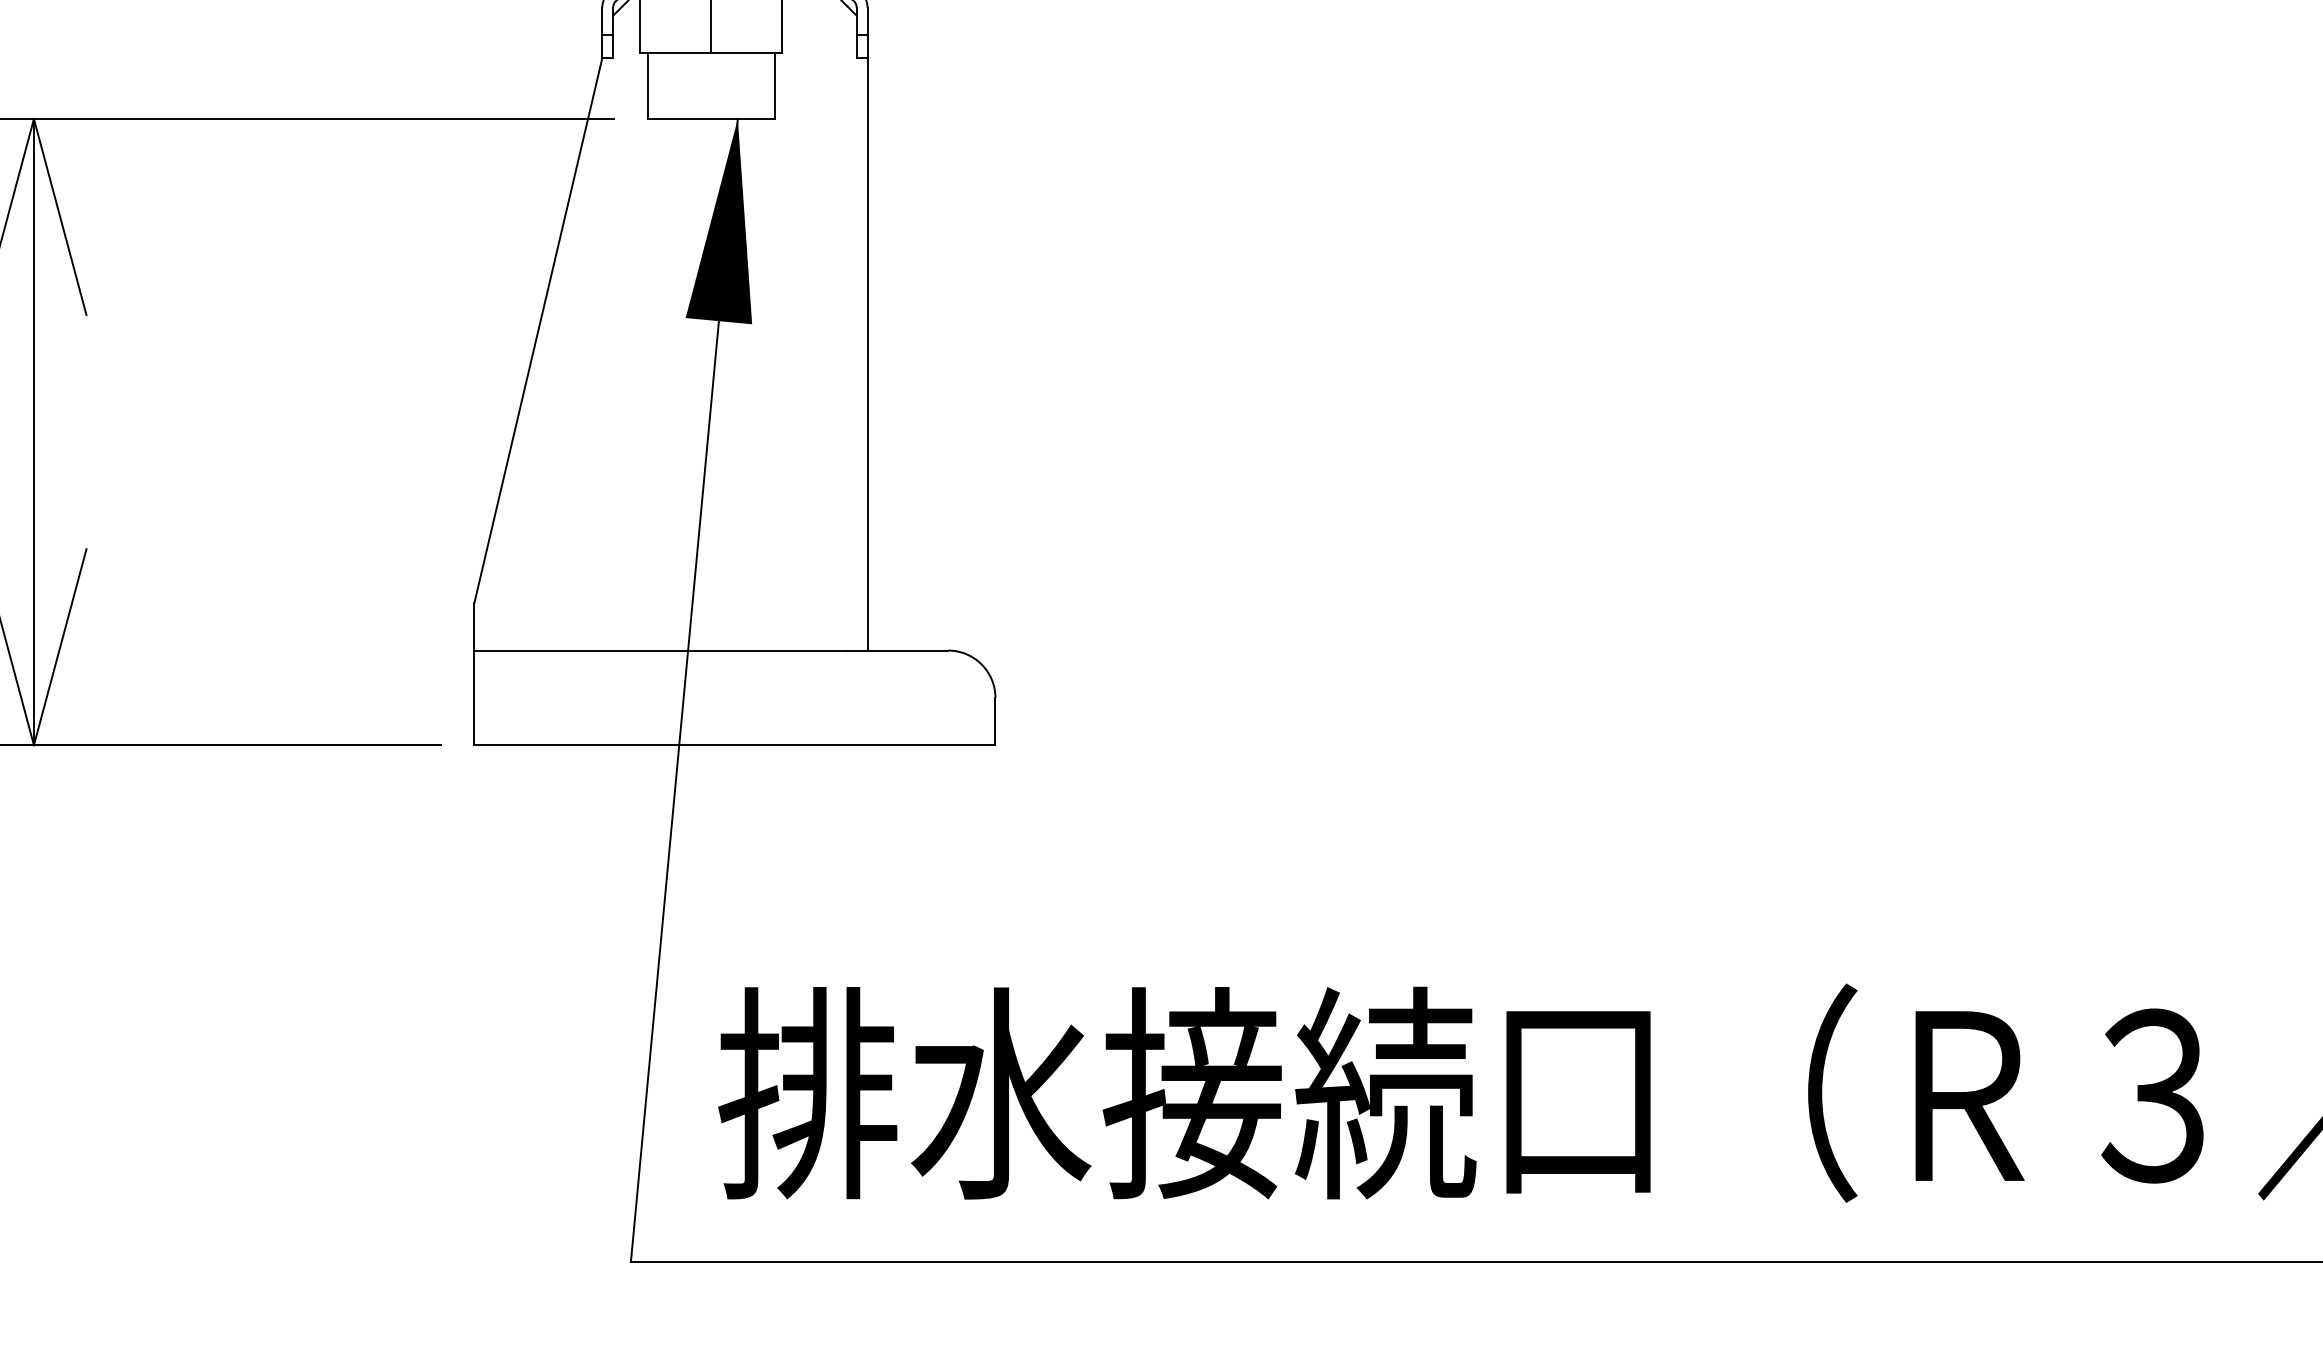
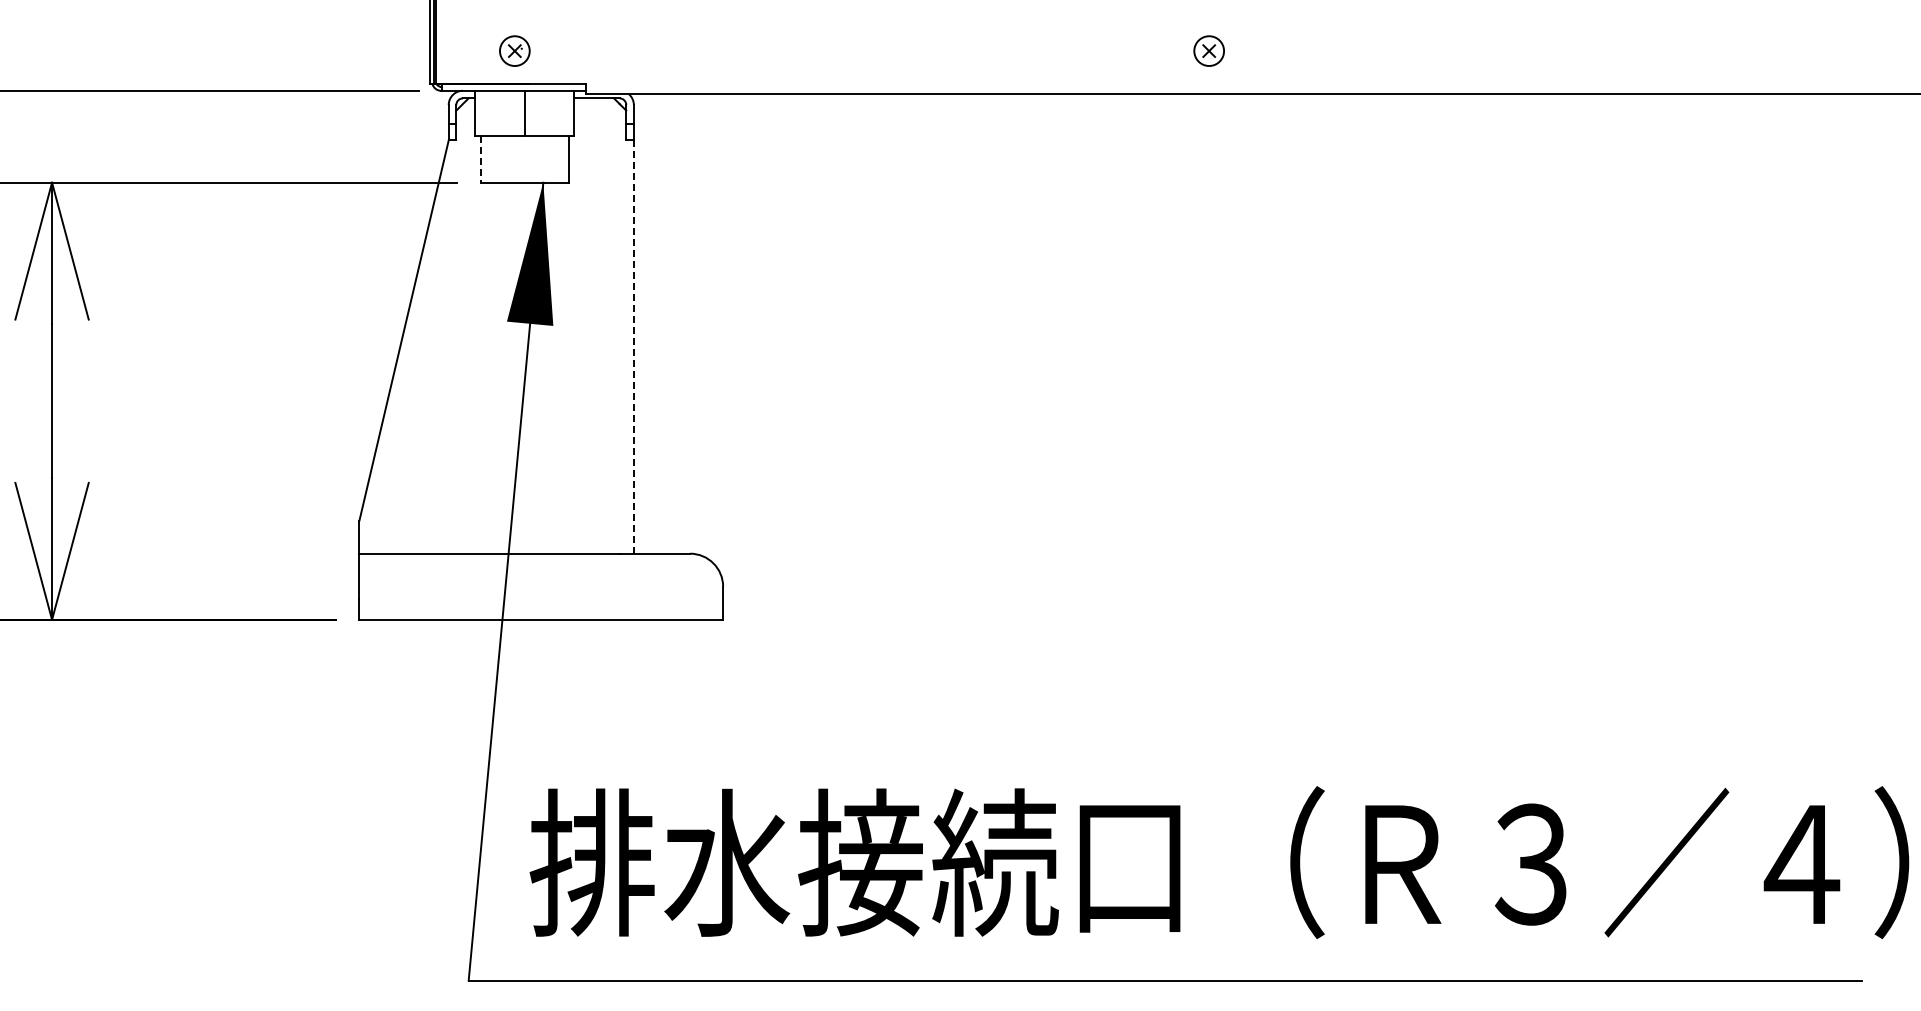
line: (647, 87) -> (480, 160), solid -> dashed
line: (867, 355) -> (633, 347), solid -> dashed

